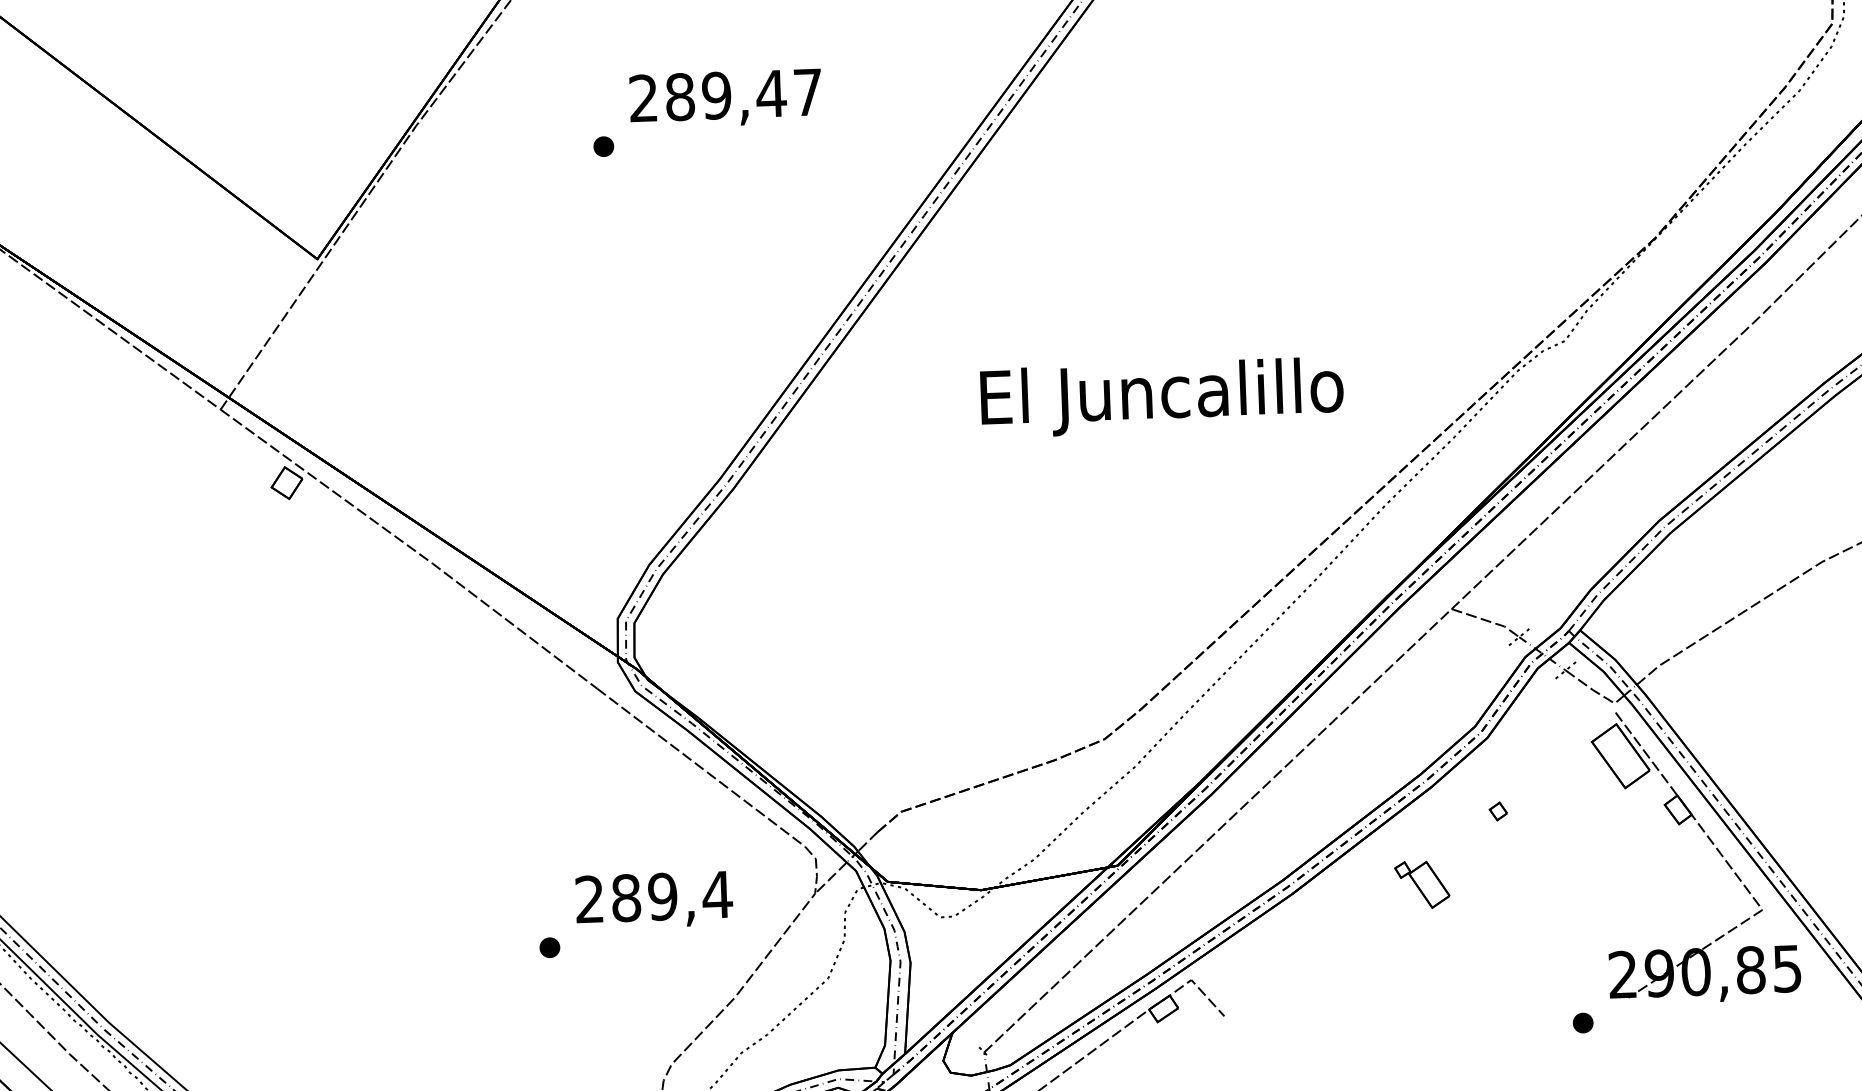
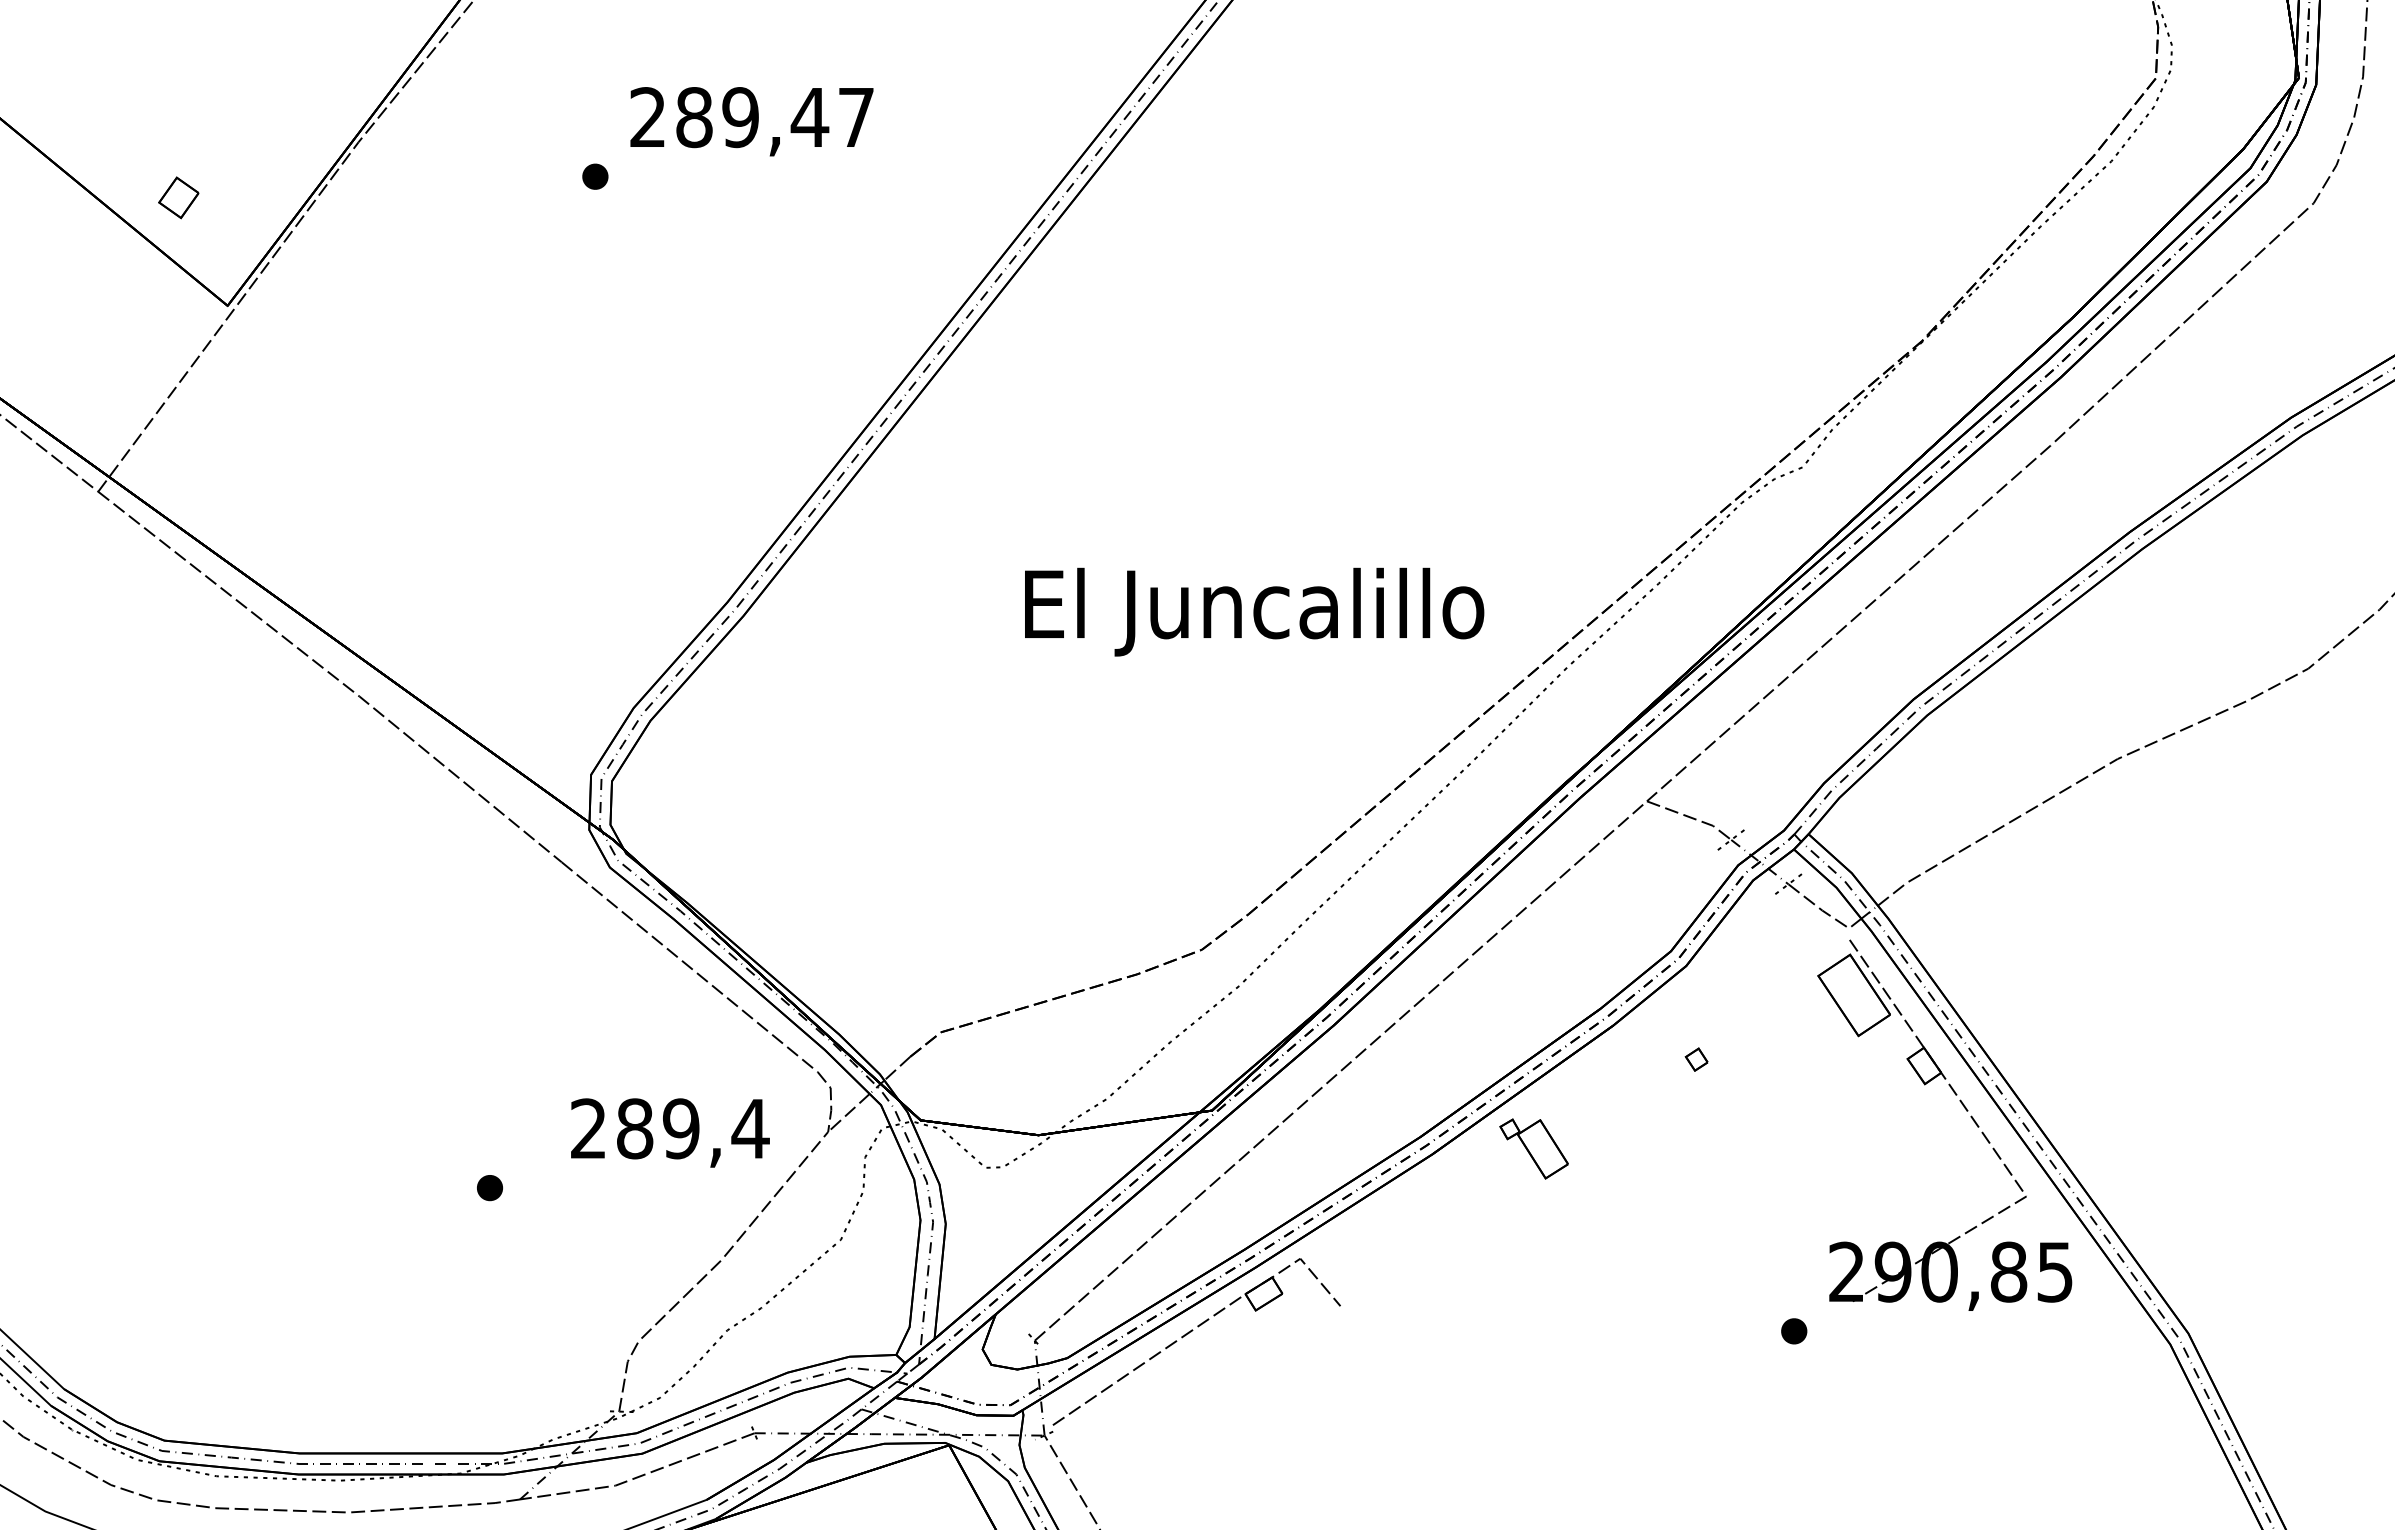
text: (1162, 397) -> (1254, 611), moved
part: (286, 482) -> (178, 197), moved
part: (1421, 884) -> (1533, 1148), moved
text: (654, 900) -> (670, 1132), moved

